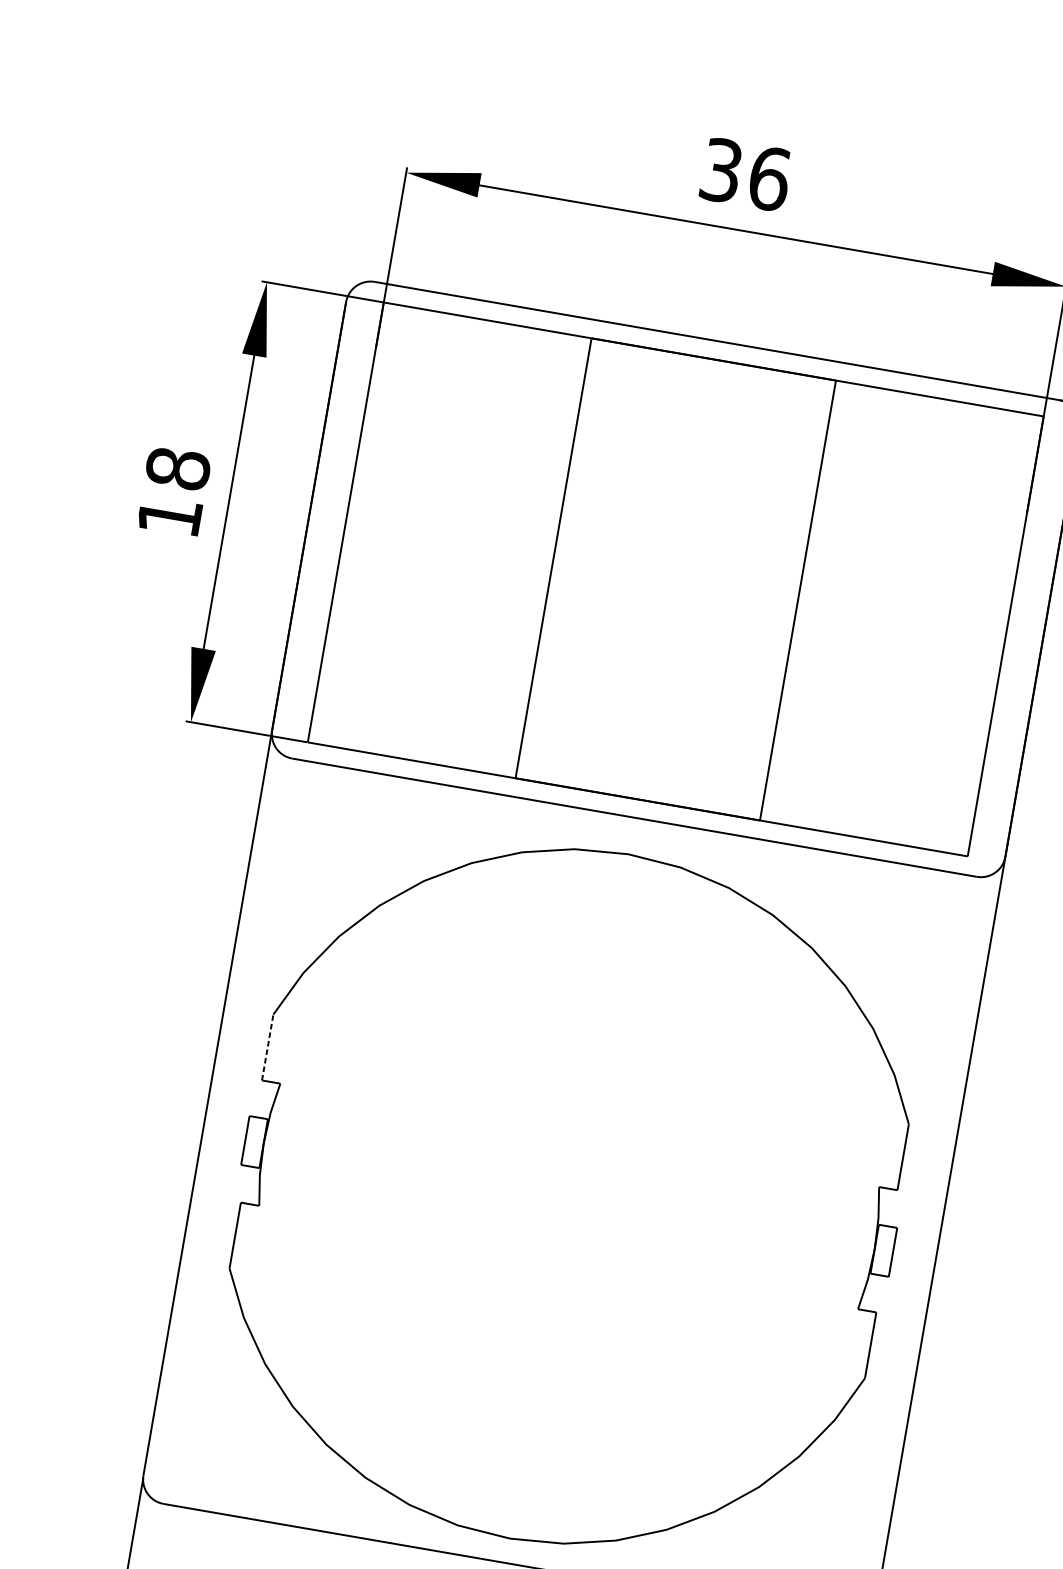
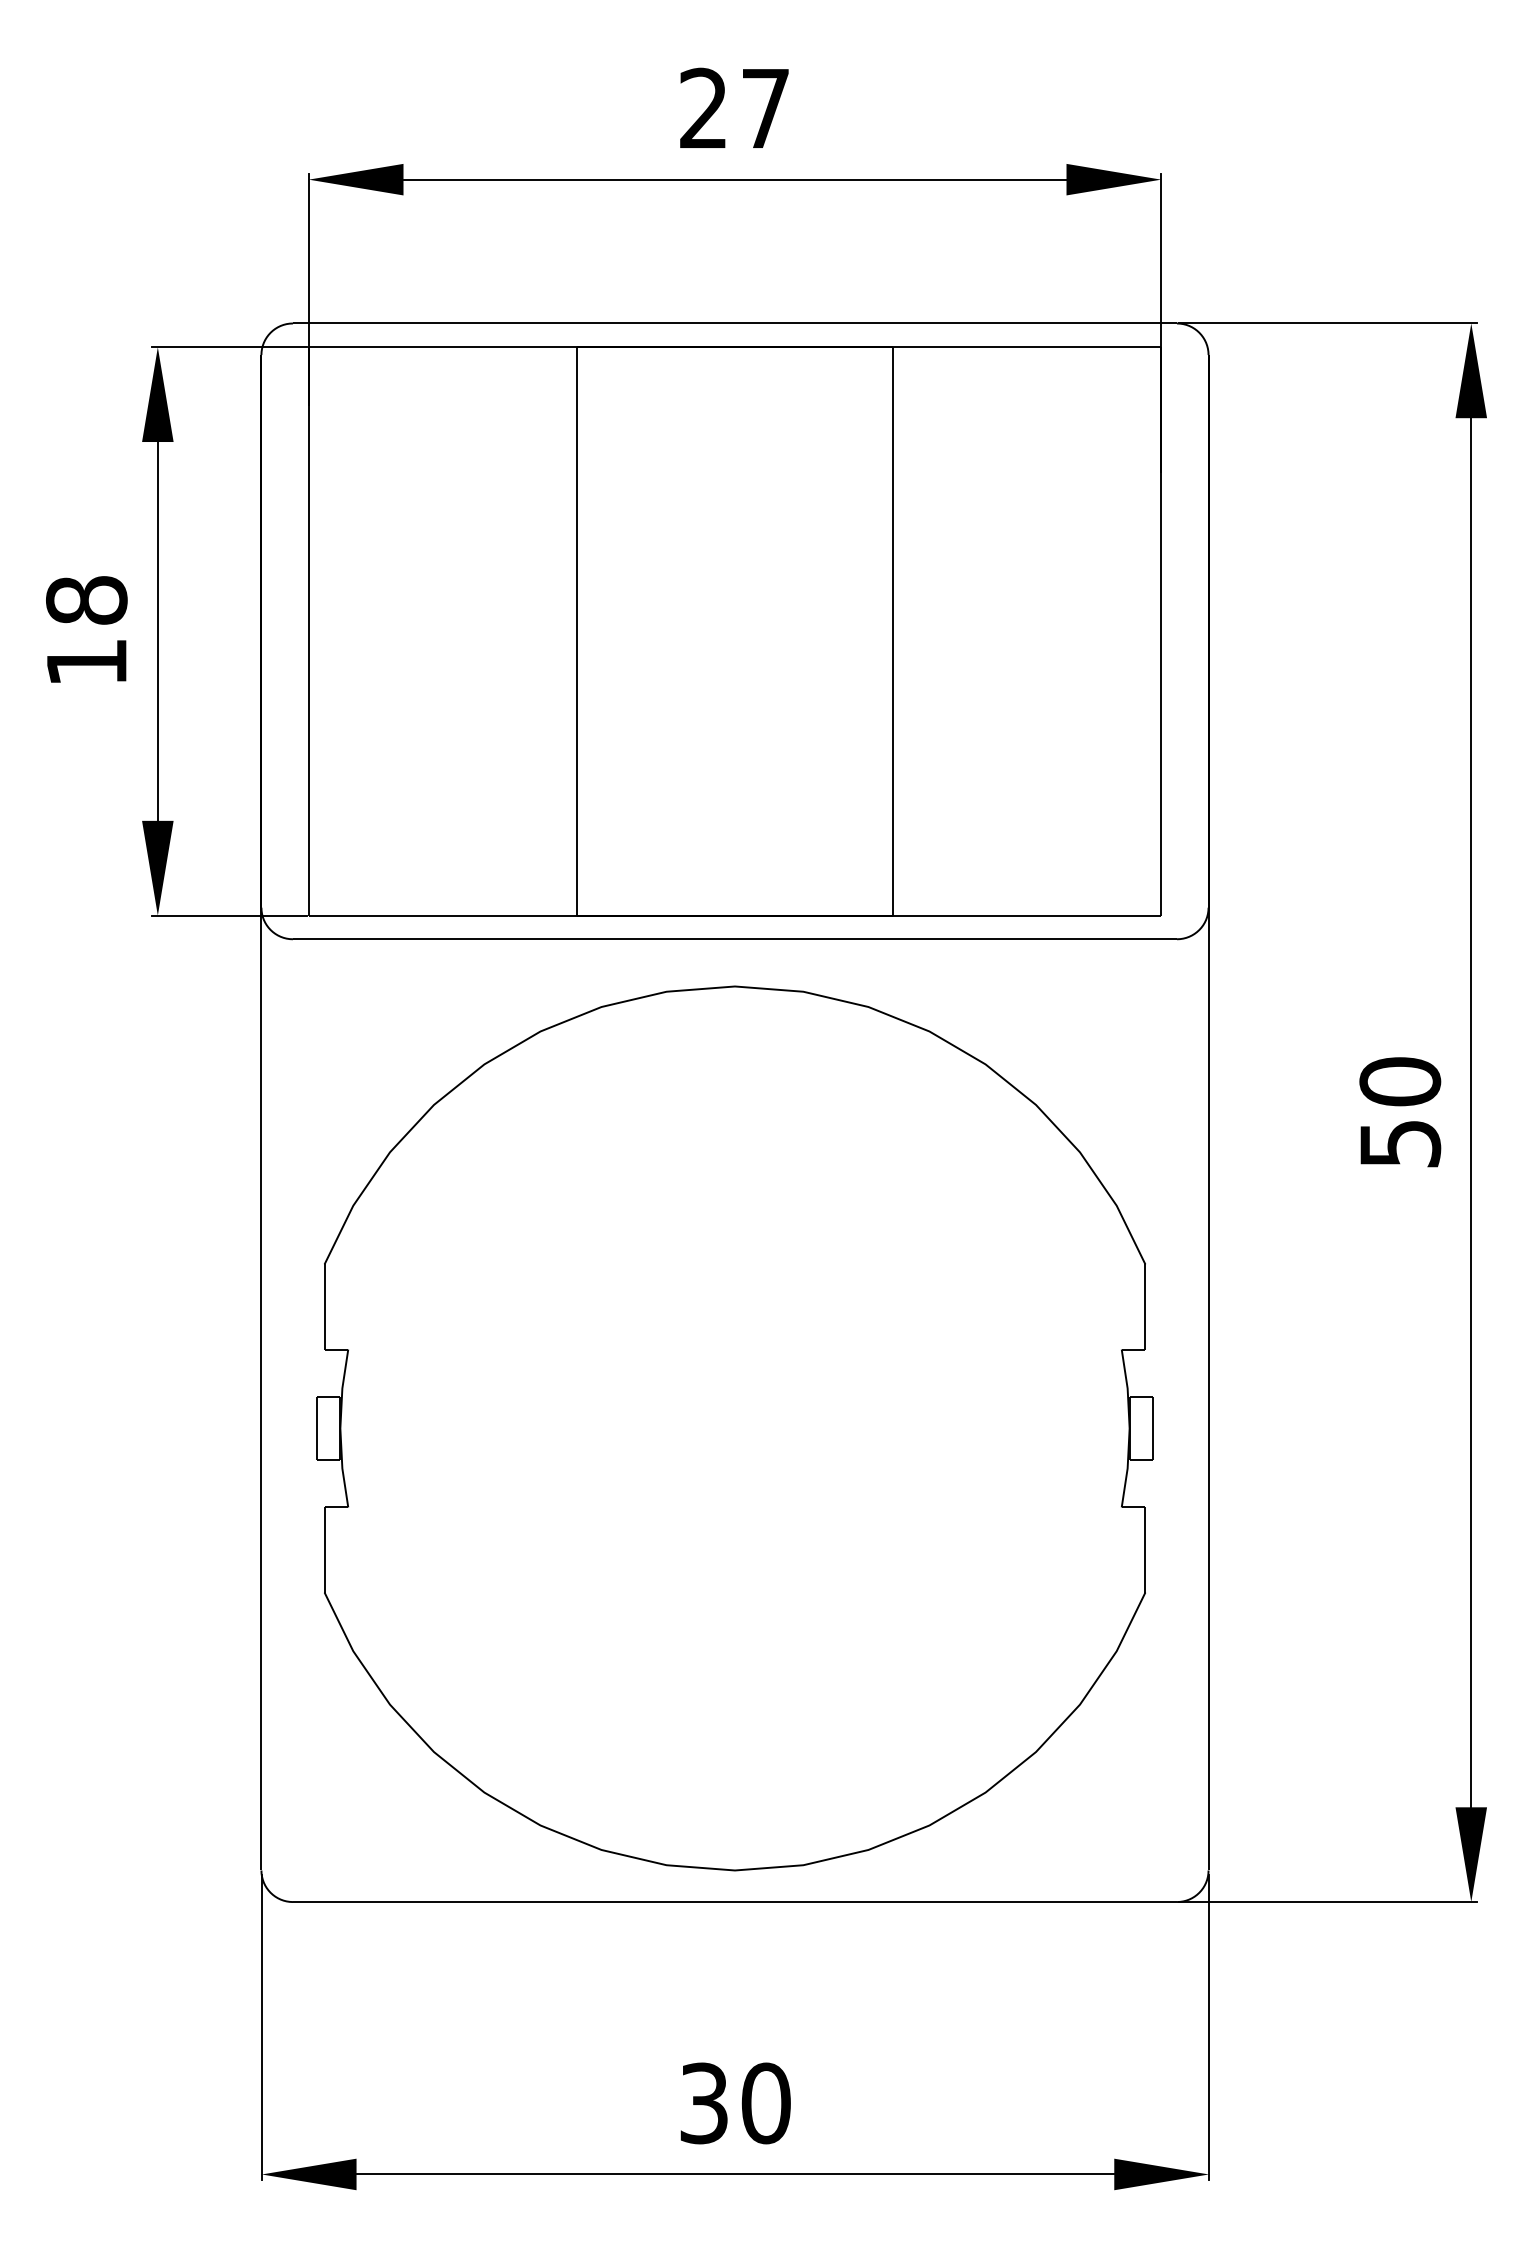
text: (746, 174) -> (735, 108), 36 -> 27
line: (267, 1047) -> (324, 1307), dashed -> solid

